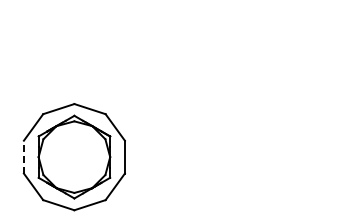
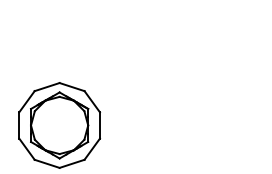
line: (23, 156) -> (18, 124), dashed -> solid

